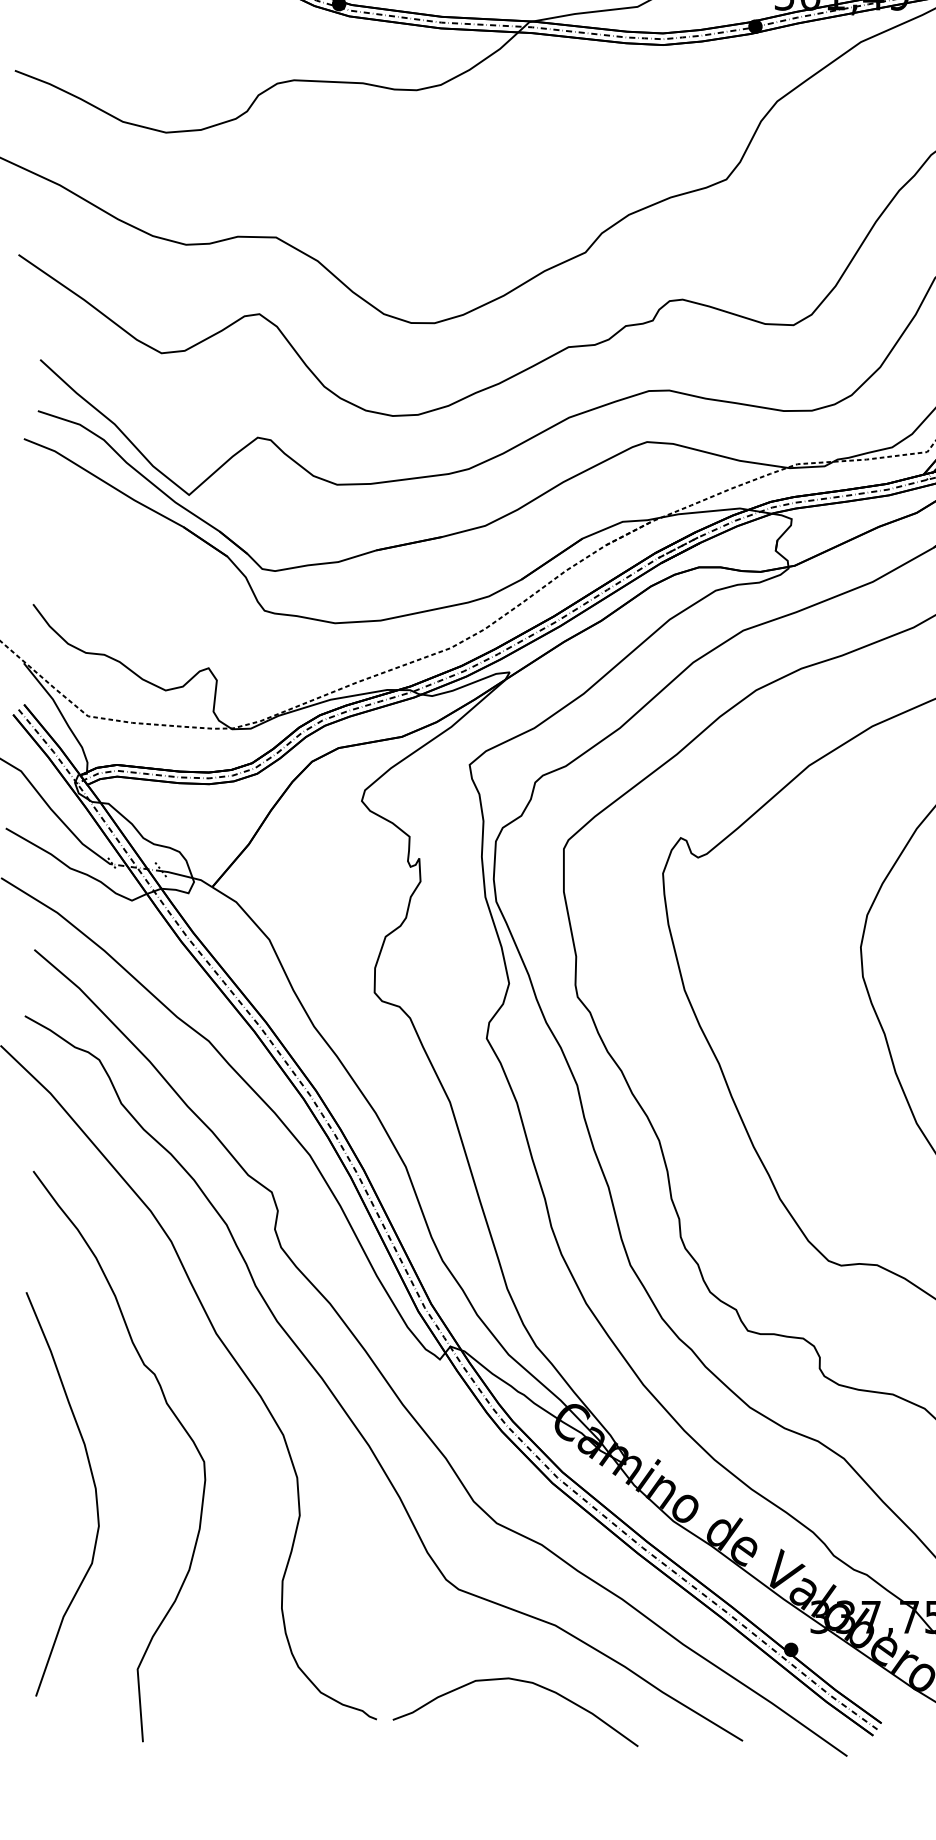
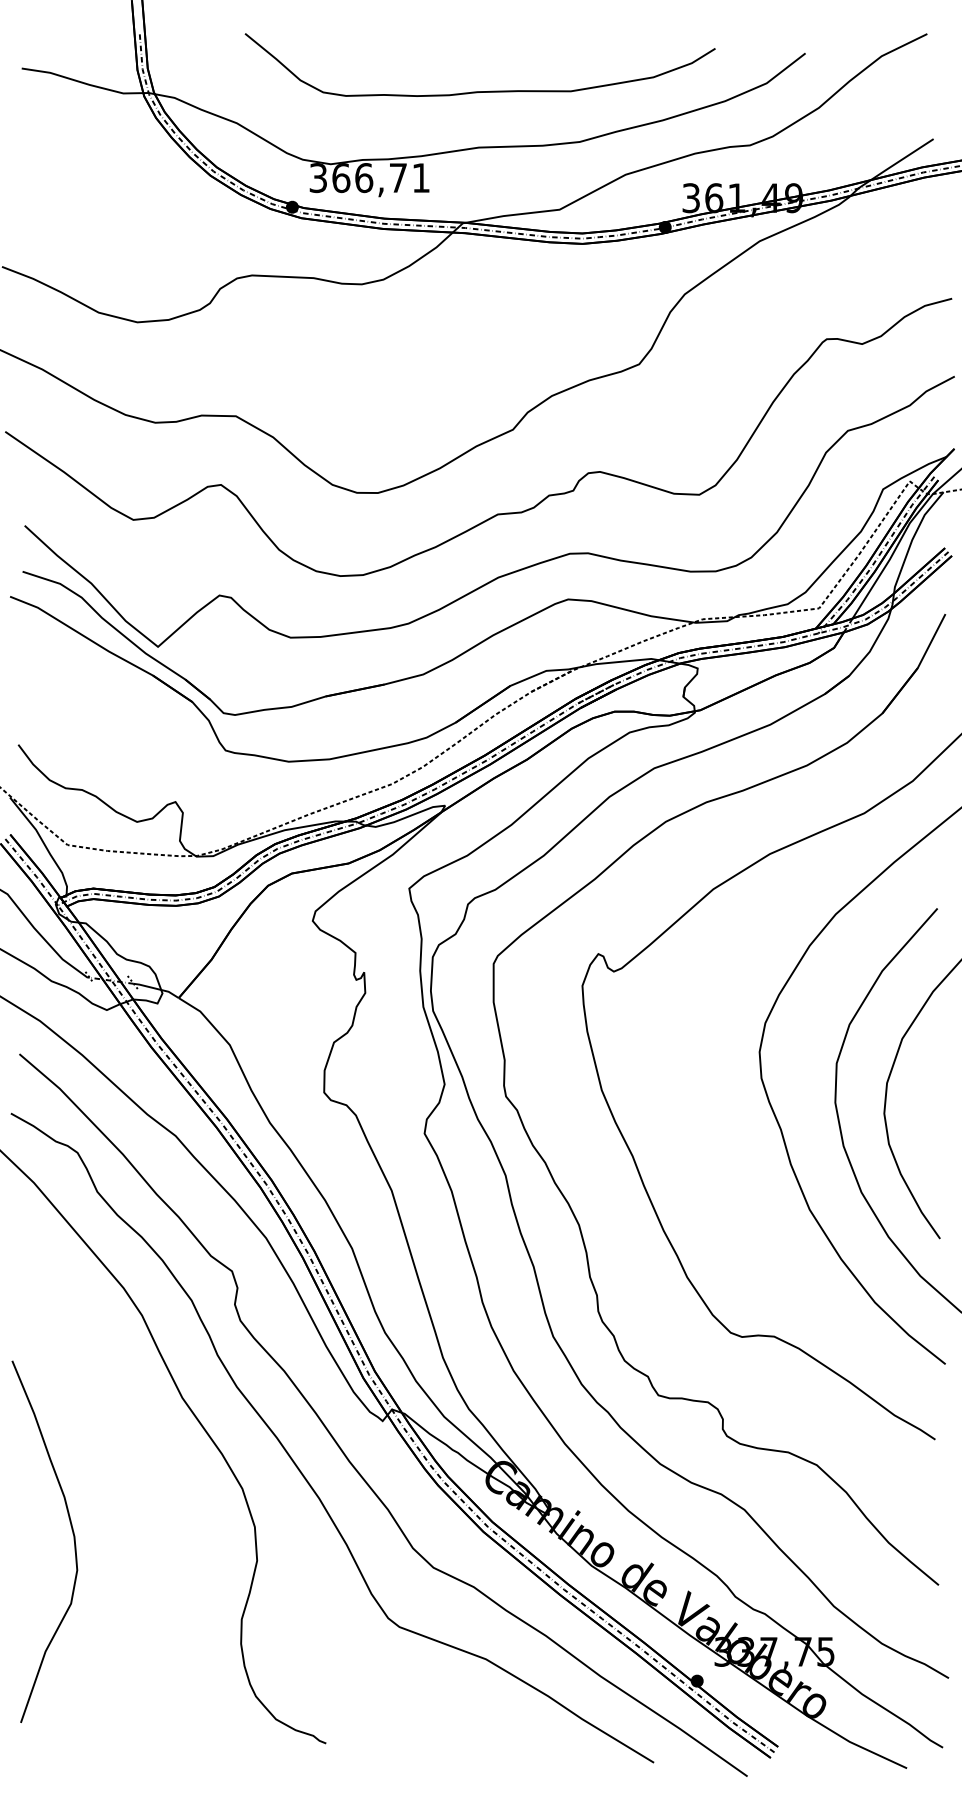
curve: (176, 1419) -> (146, 1474), removed
curve: (523, 1682) -> (457, 1710), removed

